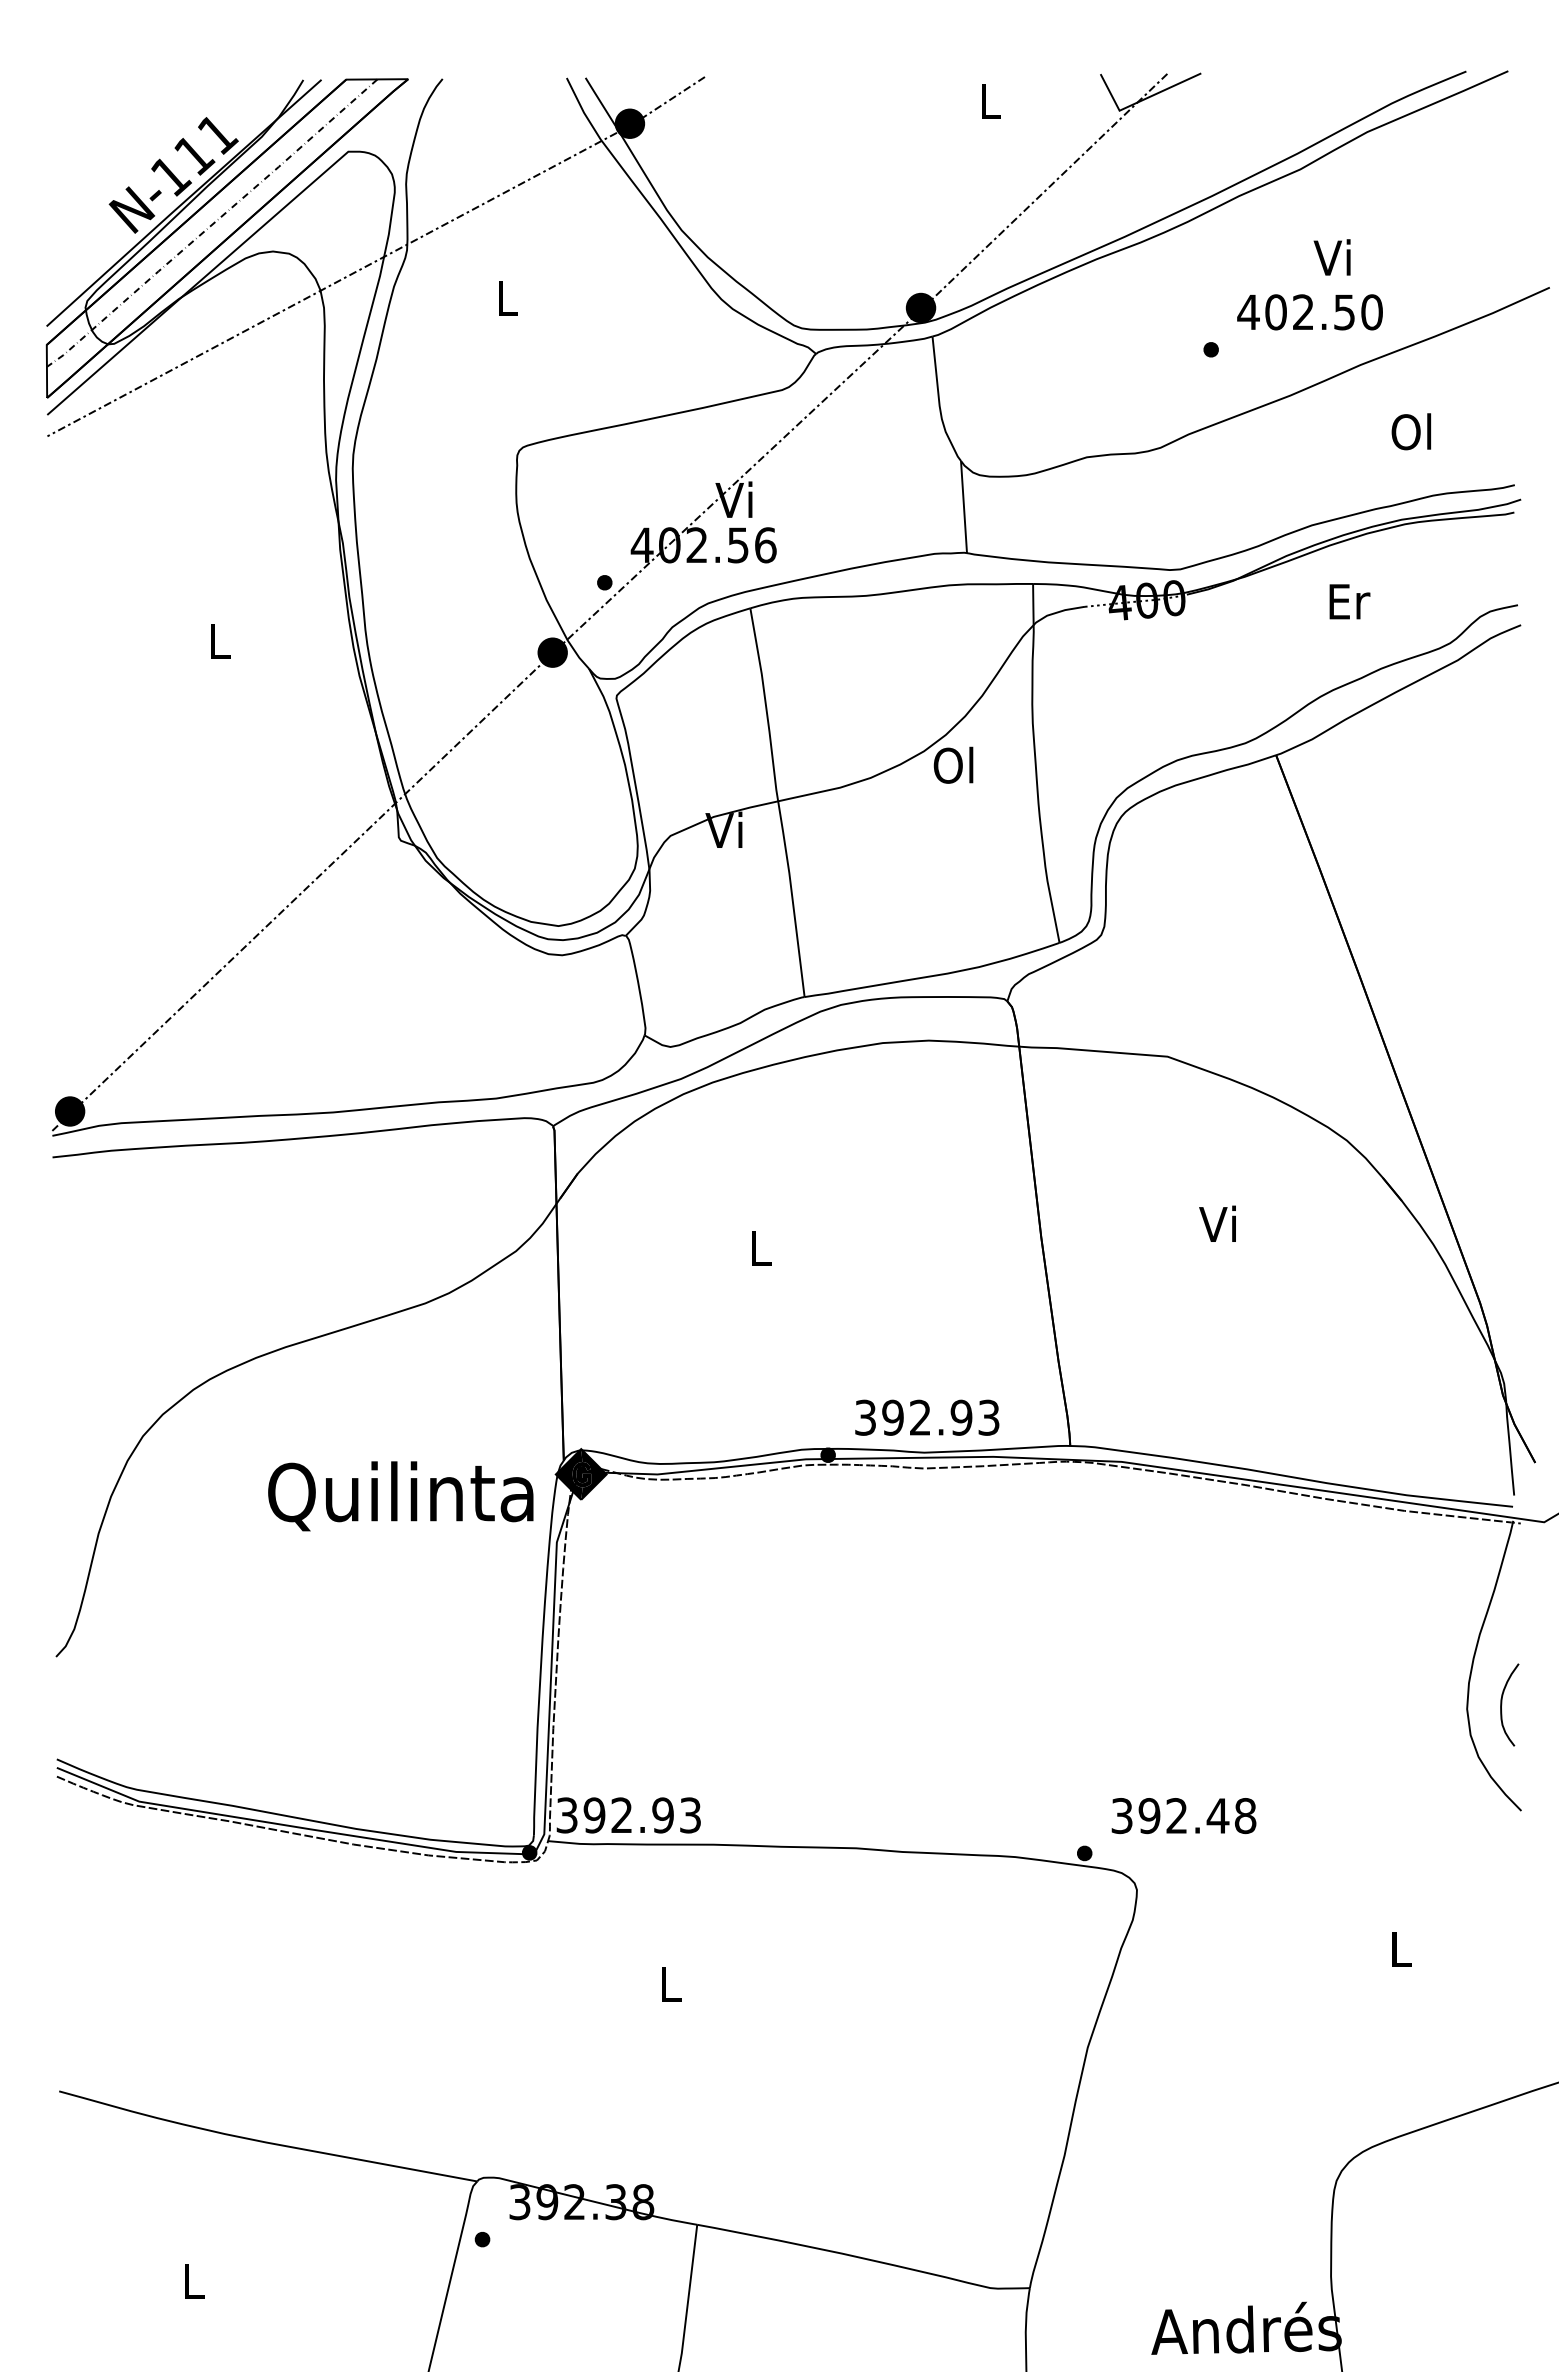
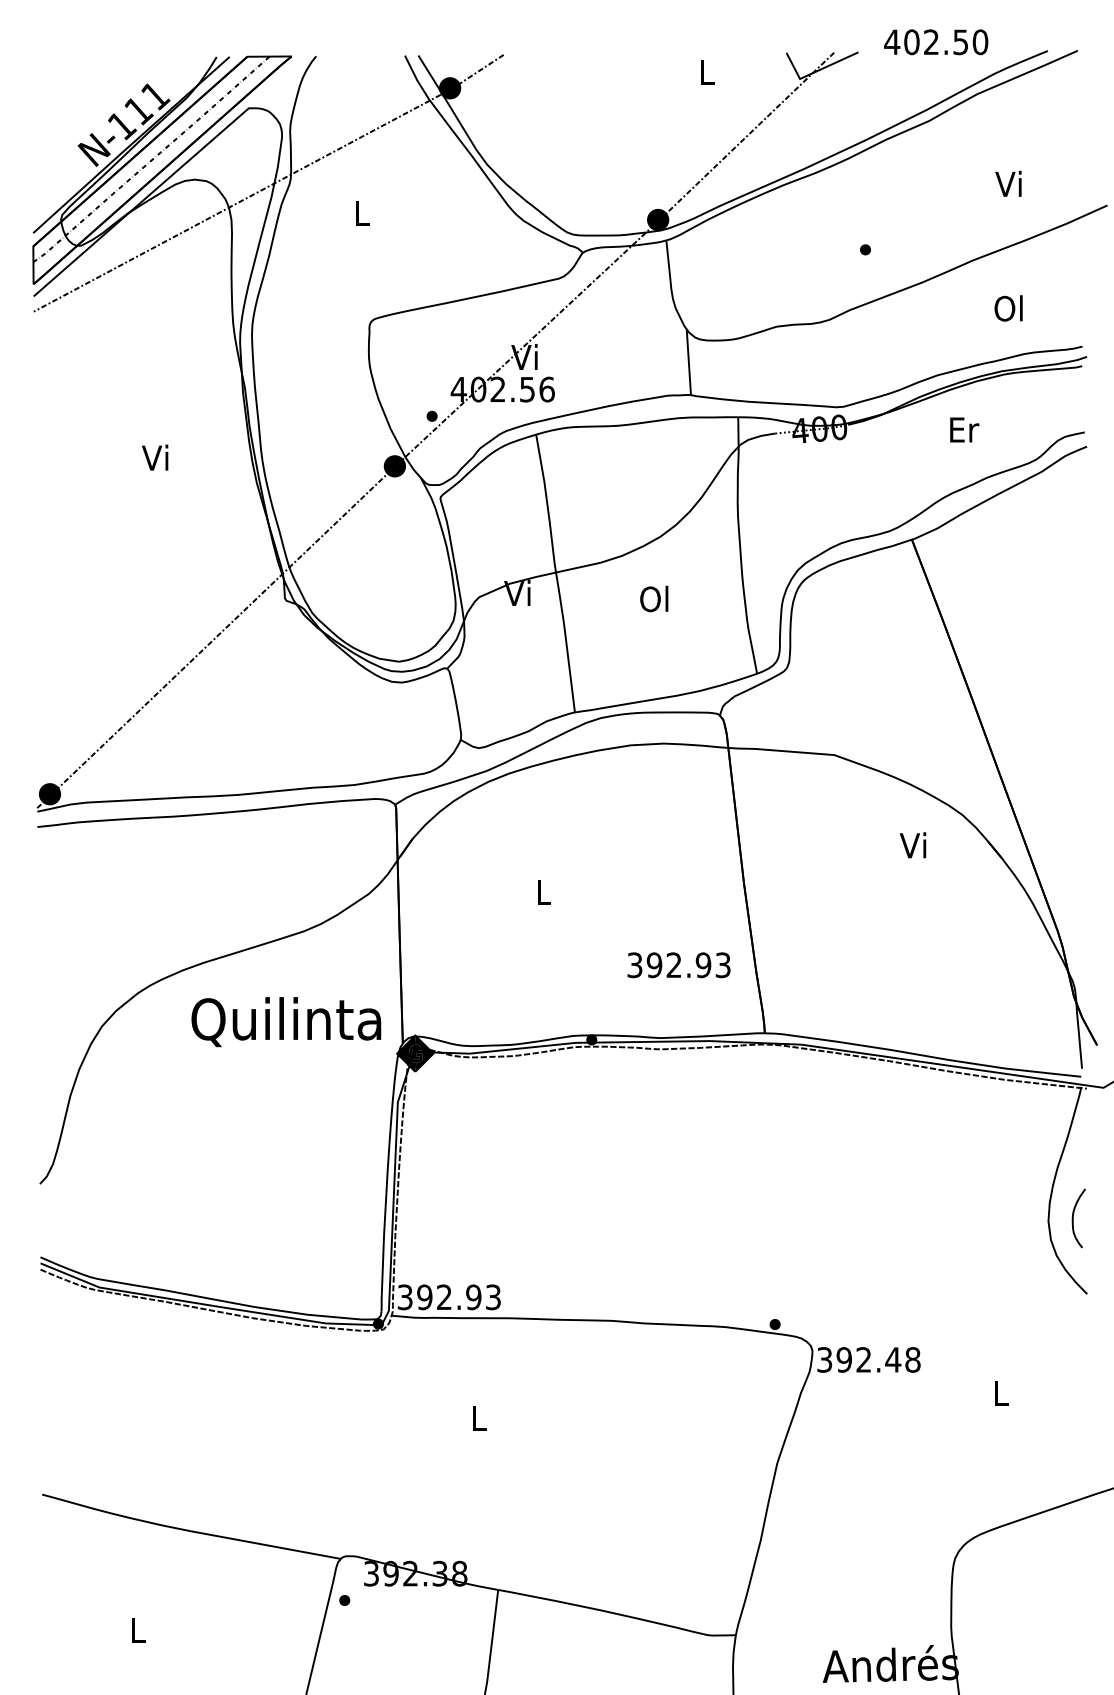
text: (1331, 257) -> (1007, 183), moved
text: (1309, 312) -> (935, 42), moved
text: (216, 640) -> (154, 457), L -> Vi
text: (953, 764) -> (654, 598), moved
text: (1217, 1223) -> (912, 844), moved
text: (927, 1417) -> (679, 965), moved
text: (400, 1496) -> (286, 1022), moved
text: (1183, 1816) -> (868, 1360), moved

